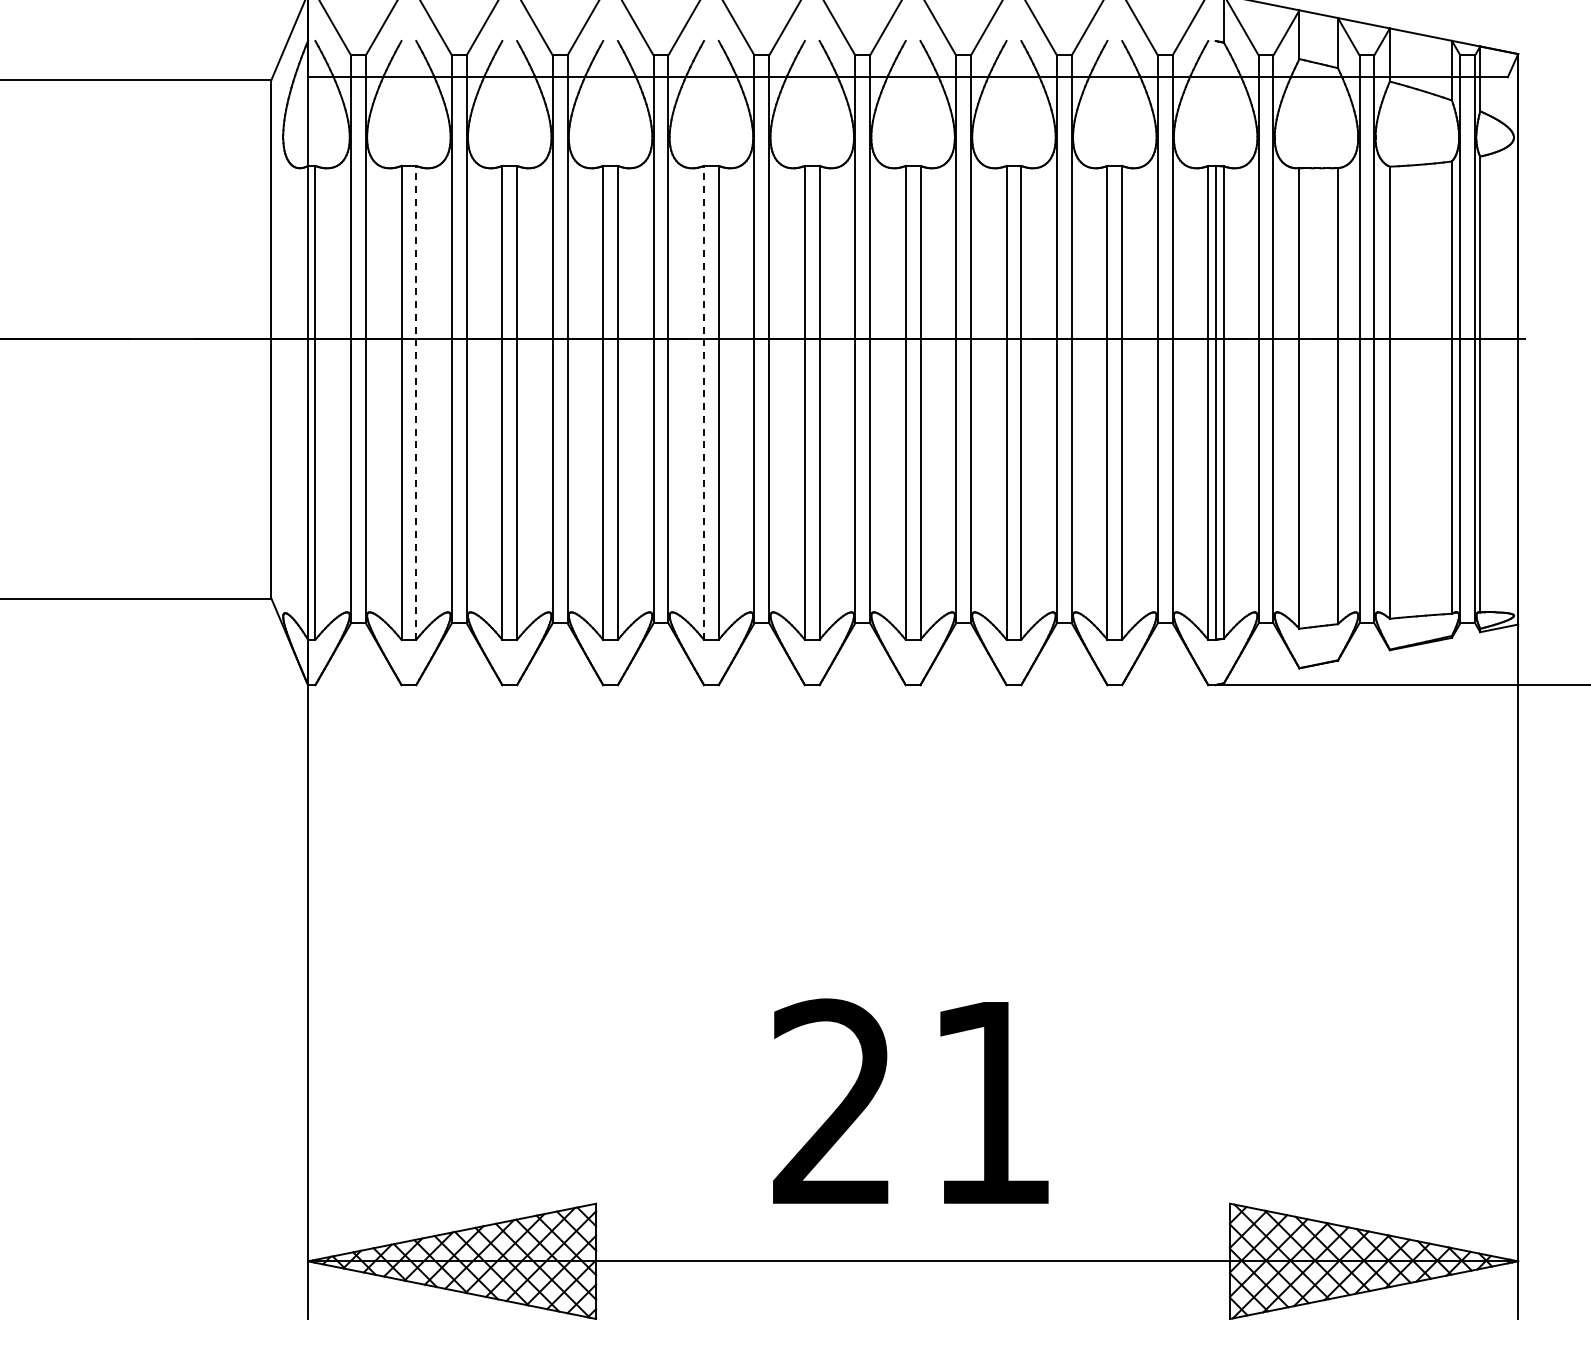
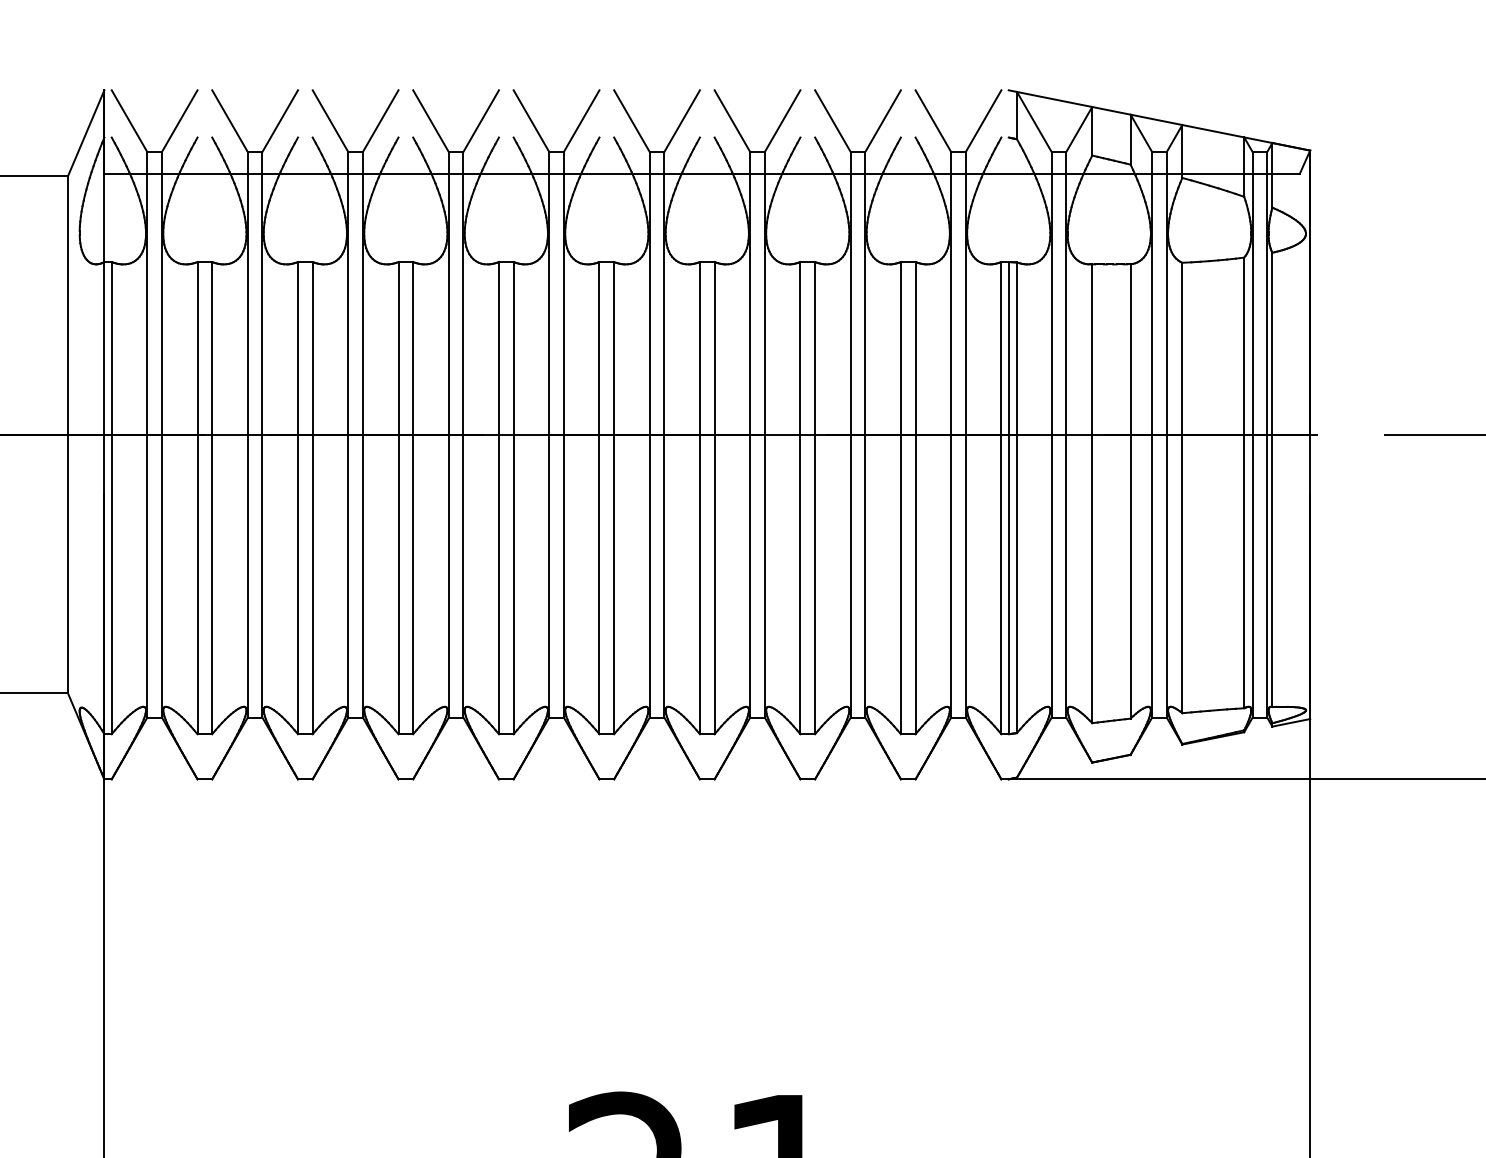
line: (416, 402) -> (212, 497), dashed -> solid
line: (704, 402) -> (499, 497), dashed -> solid

